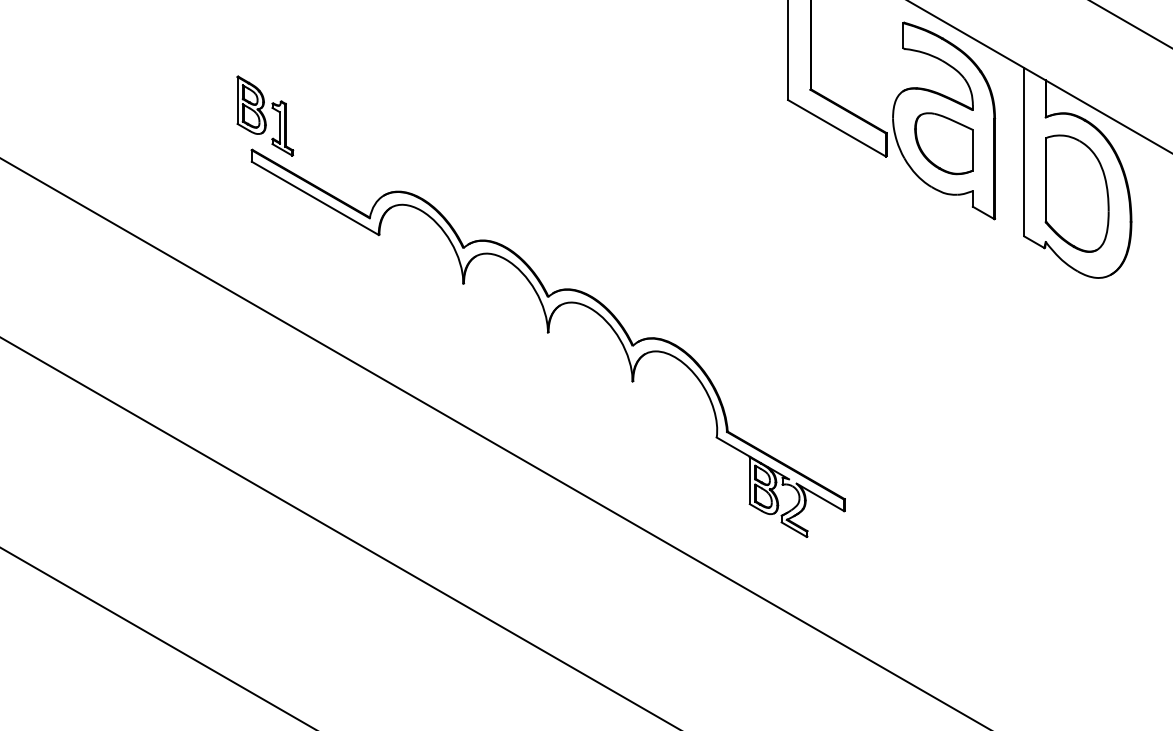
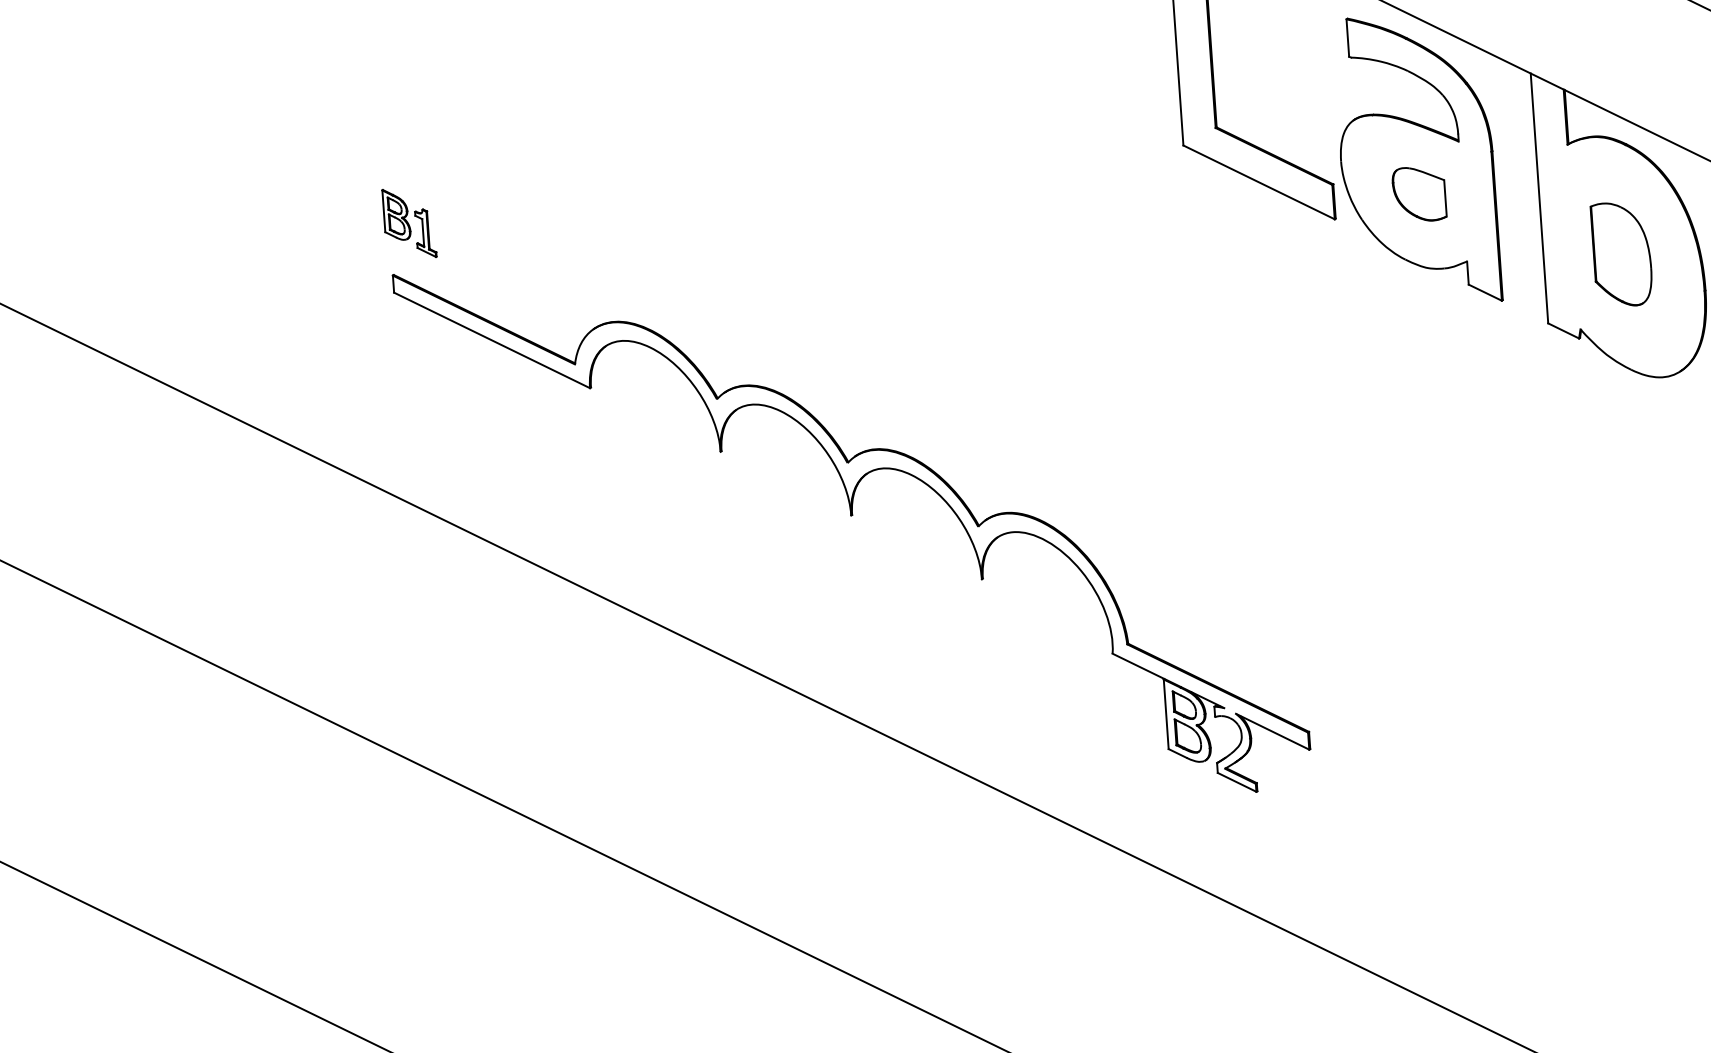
part: (265, 115) -> (409, 222), size x0.6
part: (943, 143) -> (1418, 193), size x0.6
part: (1076, 193) -> (1621, 254), size x0.6

